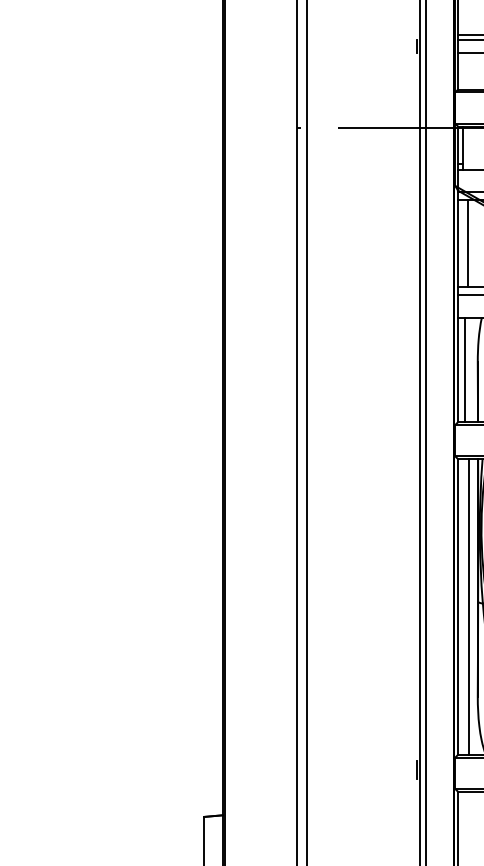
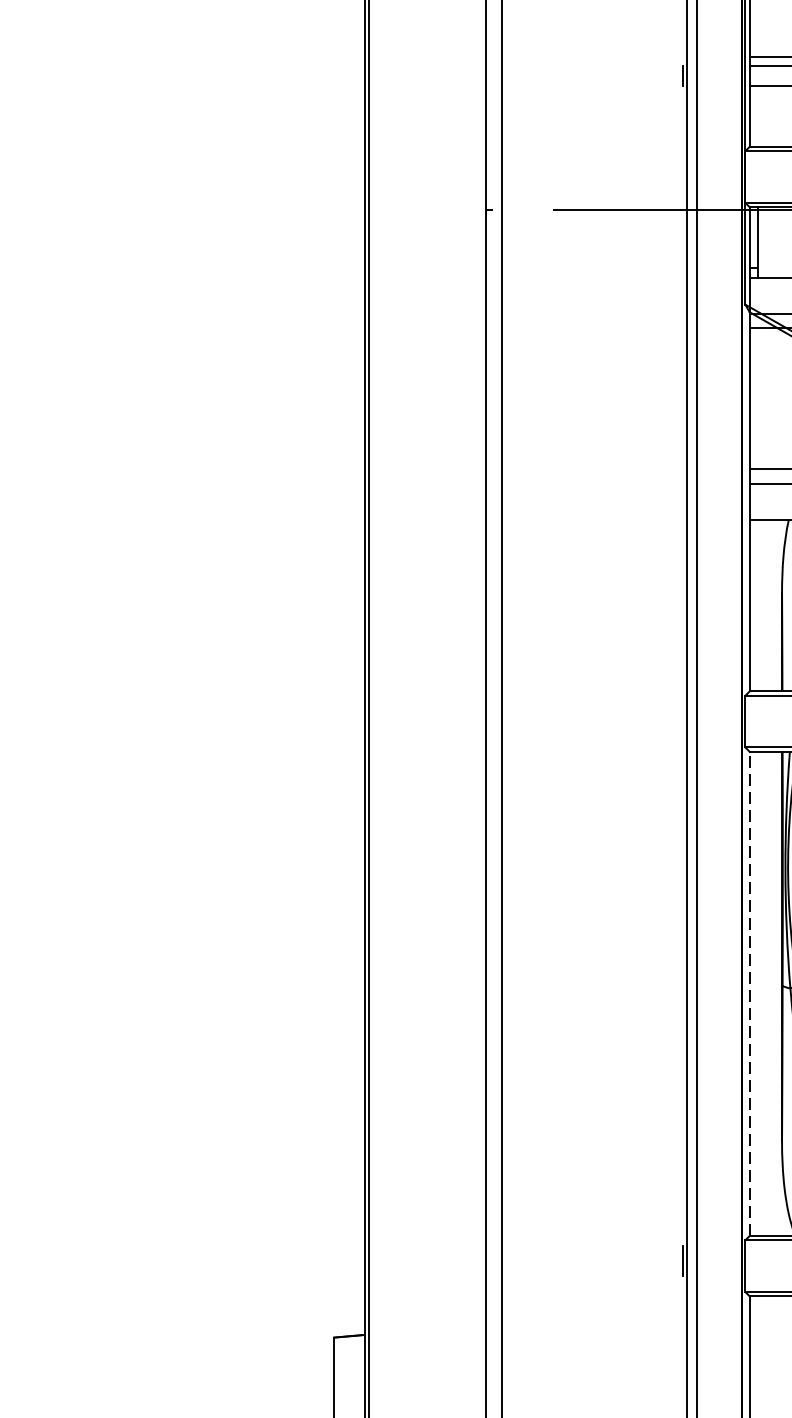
line: (467, 243) -> (765, 398), removed
line: (465, 369) -> (761, 605), removed
line: (469, 606) -> (768, 993), removed
line: (458, 607) -> (750, 994), solid -> dashed

